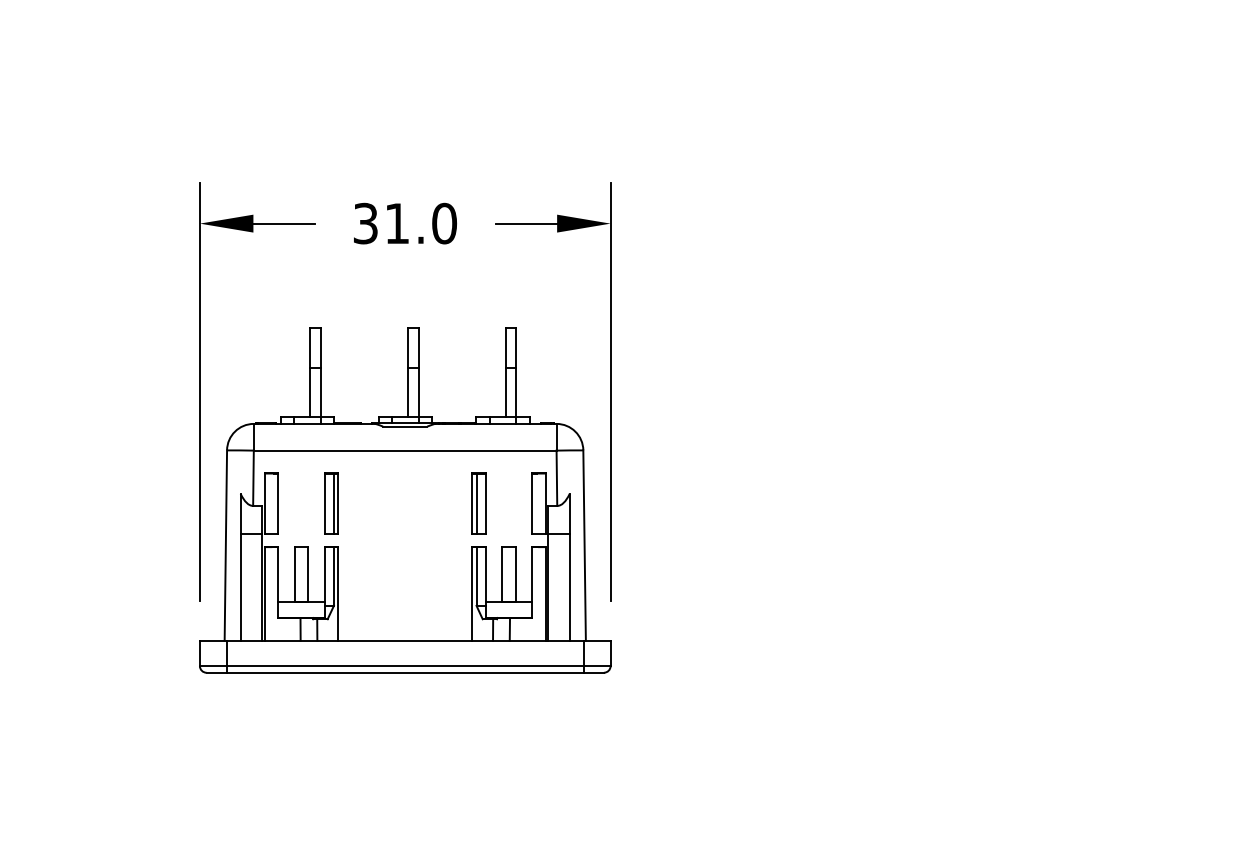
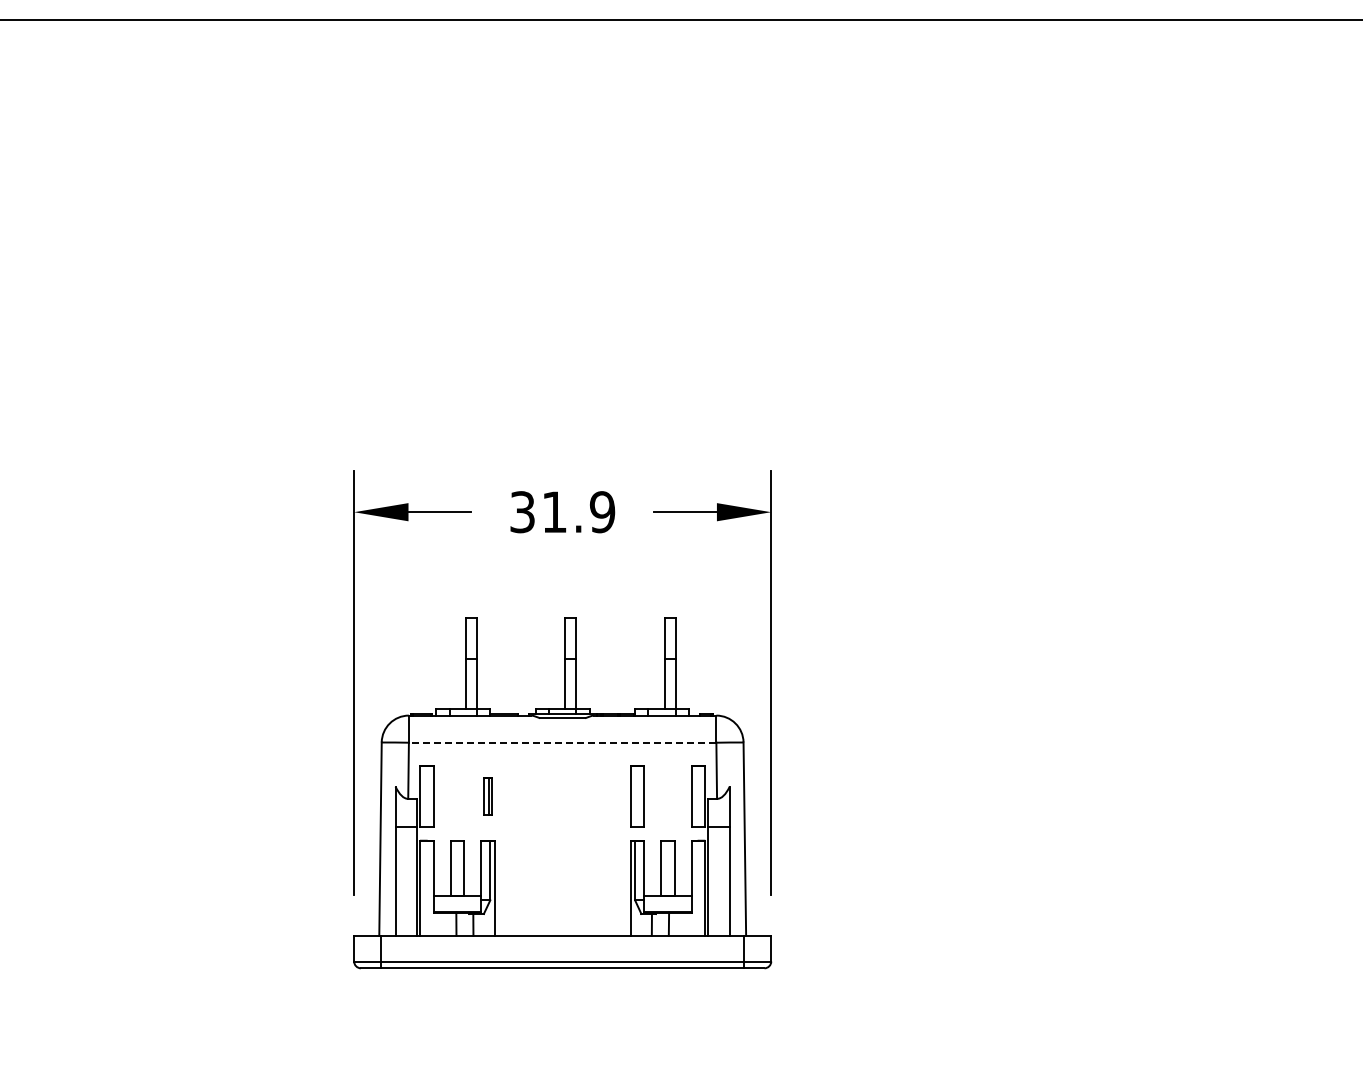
text: (444, 223) -> (602, 512), 31.0 -> 31.9
line: (405, 450) -> (562, 742), solid -> dashed
part: (331, 503) -> (487, 796), size x0.6
line: (476, 503) -> (635, 796), removed

